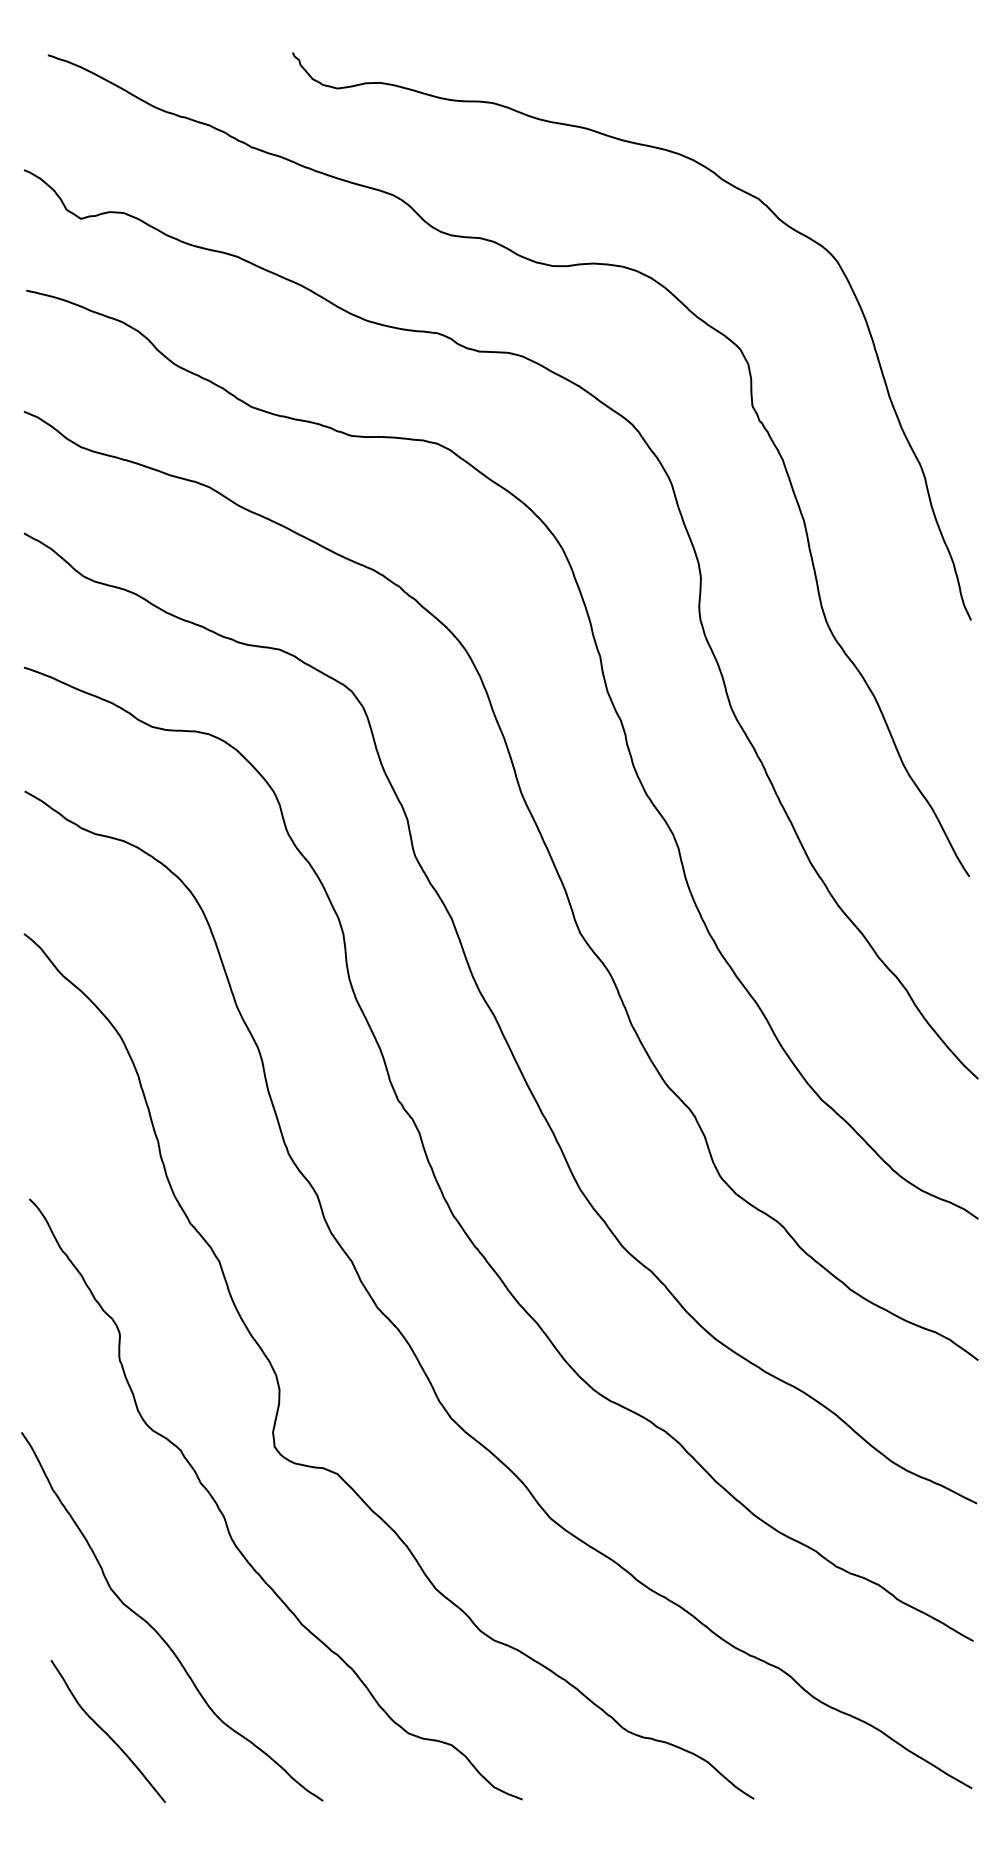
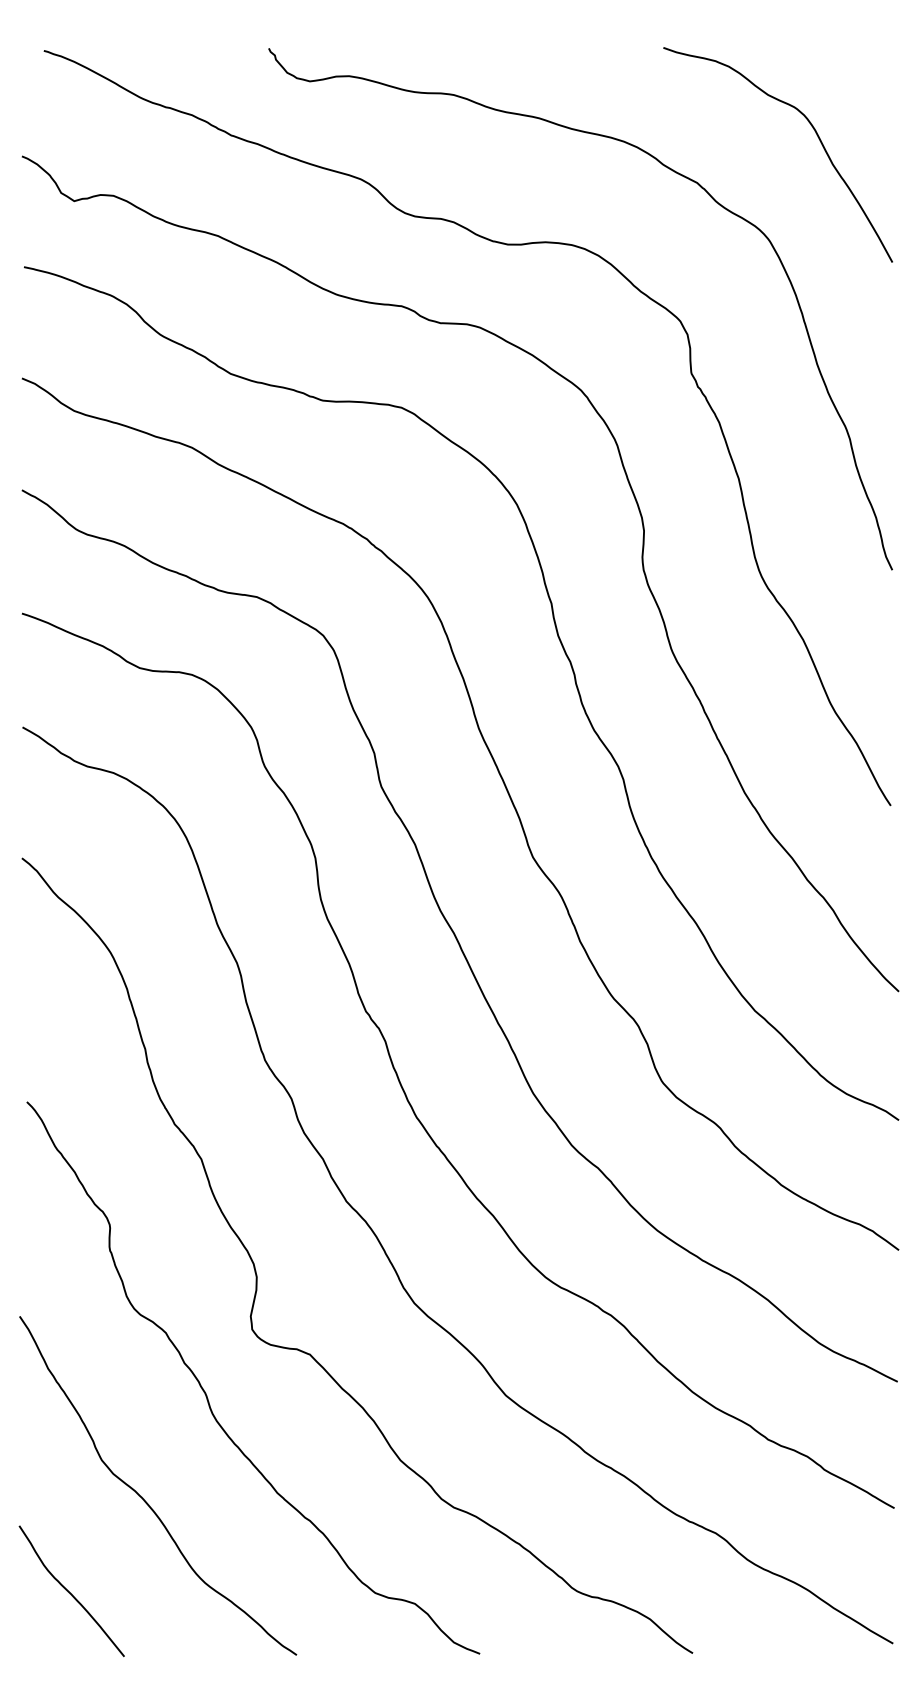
curve: (888, 146) -> (816, 134), added
curve: (106, 1732) -> (70, 1592), moved

